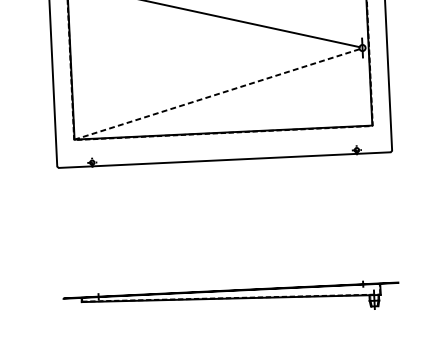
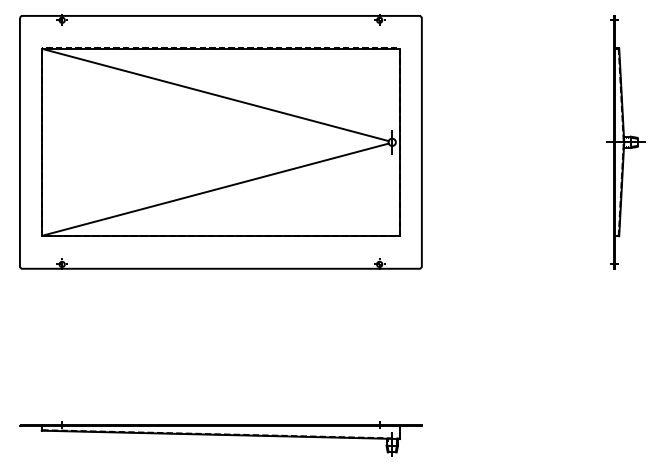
line: (217, 94) -> (215, 189), dashed -> solid

